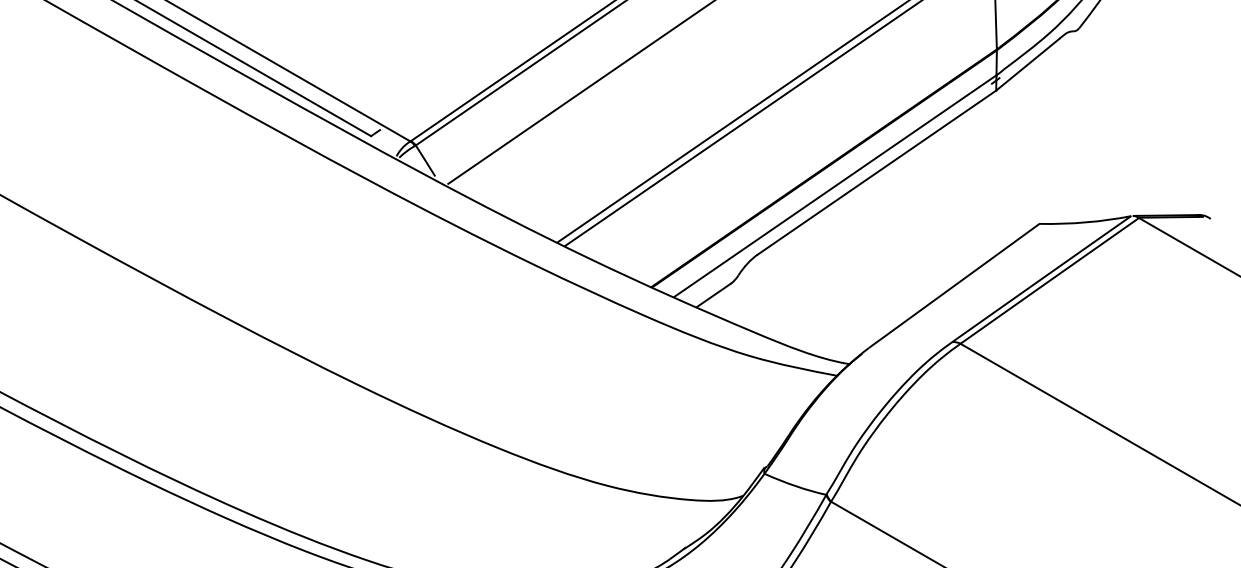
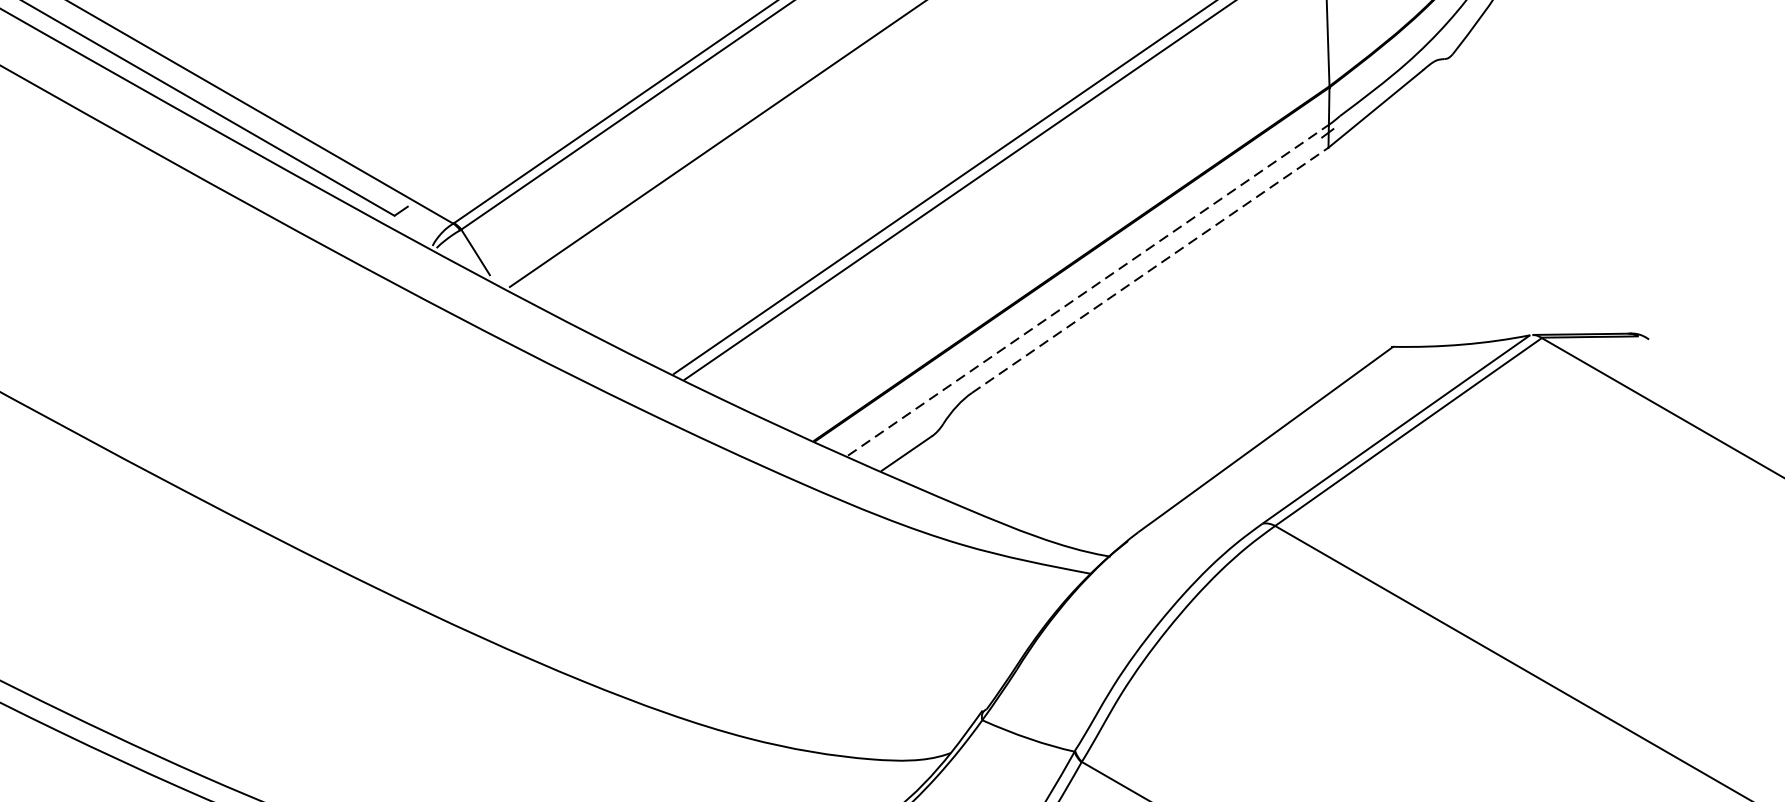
line: (876, 172) -> (1149, 270), solid -> dashed
line: (835, 185) -> (1088, 289), solid -> dashed

